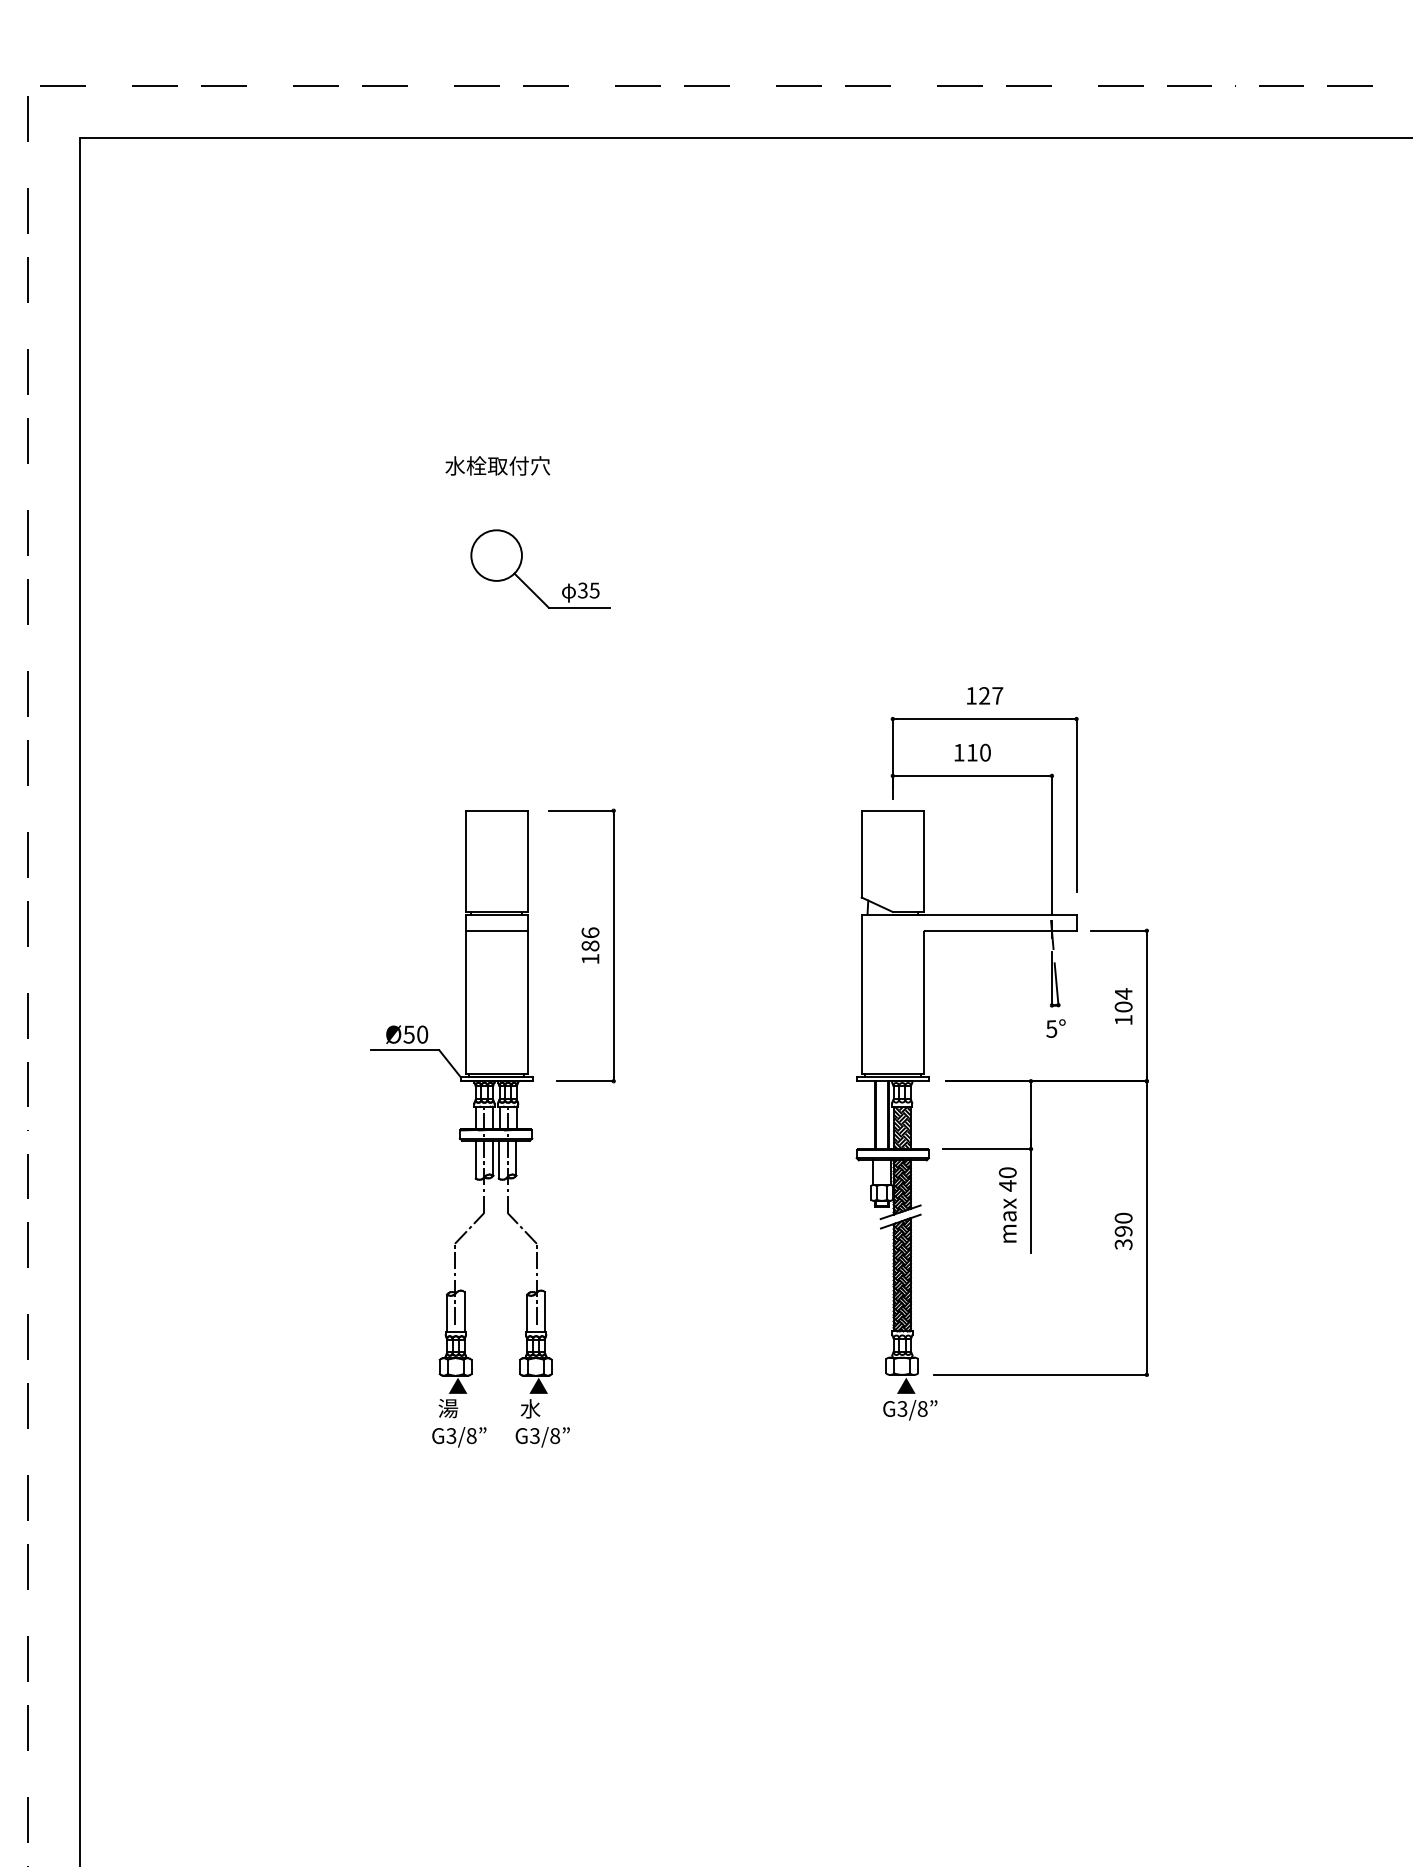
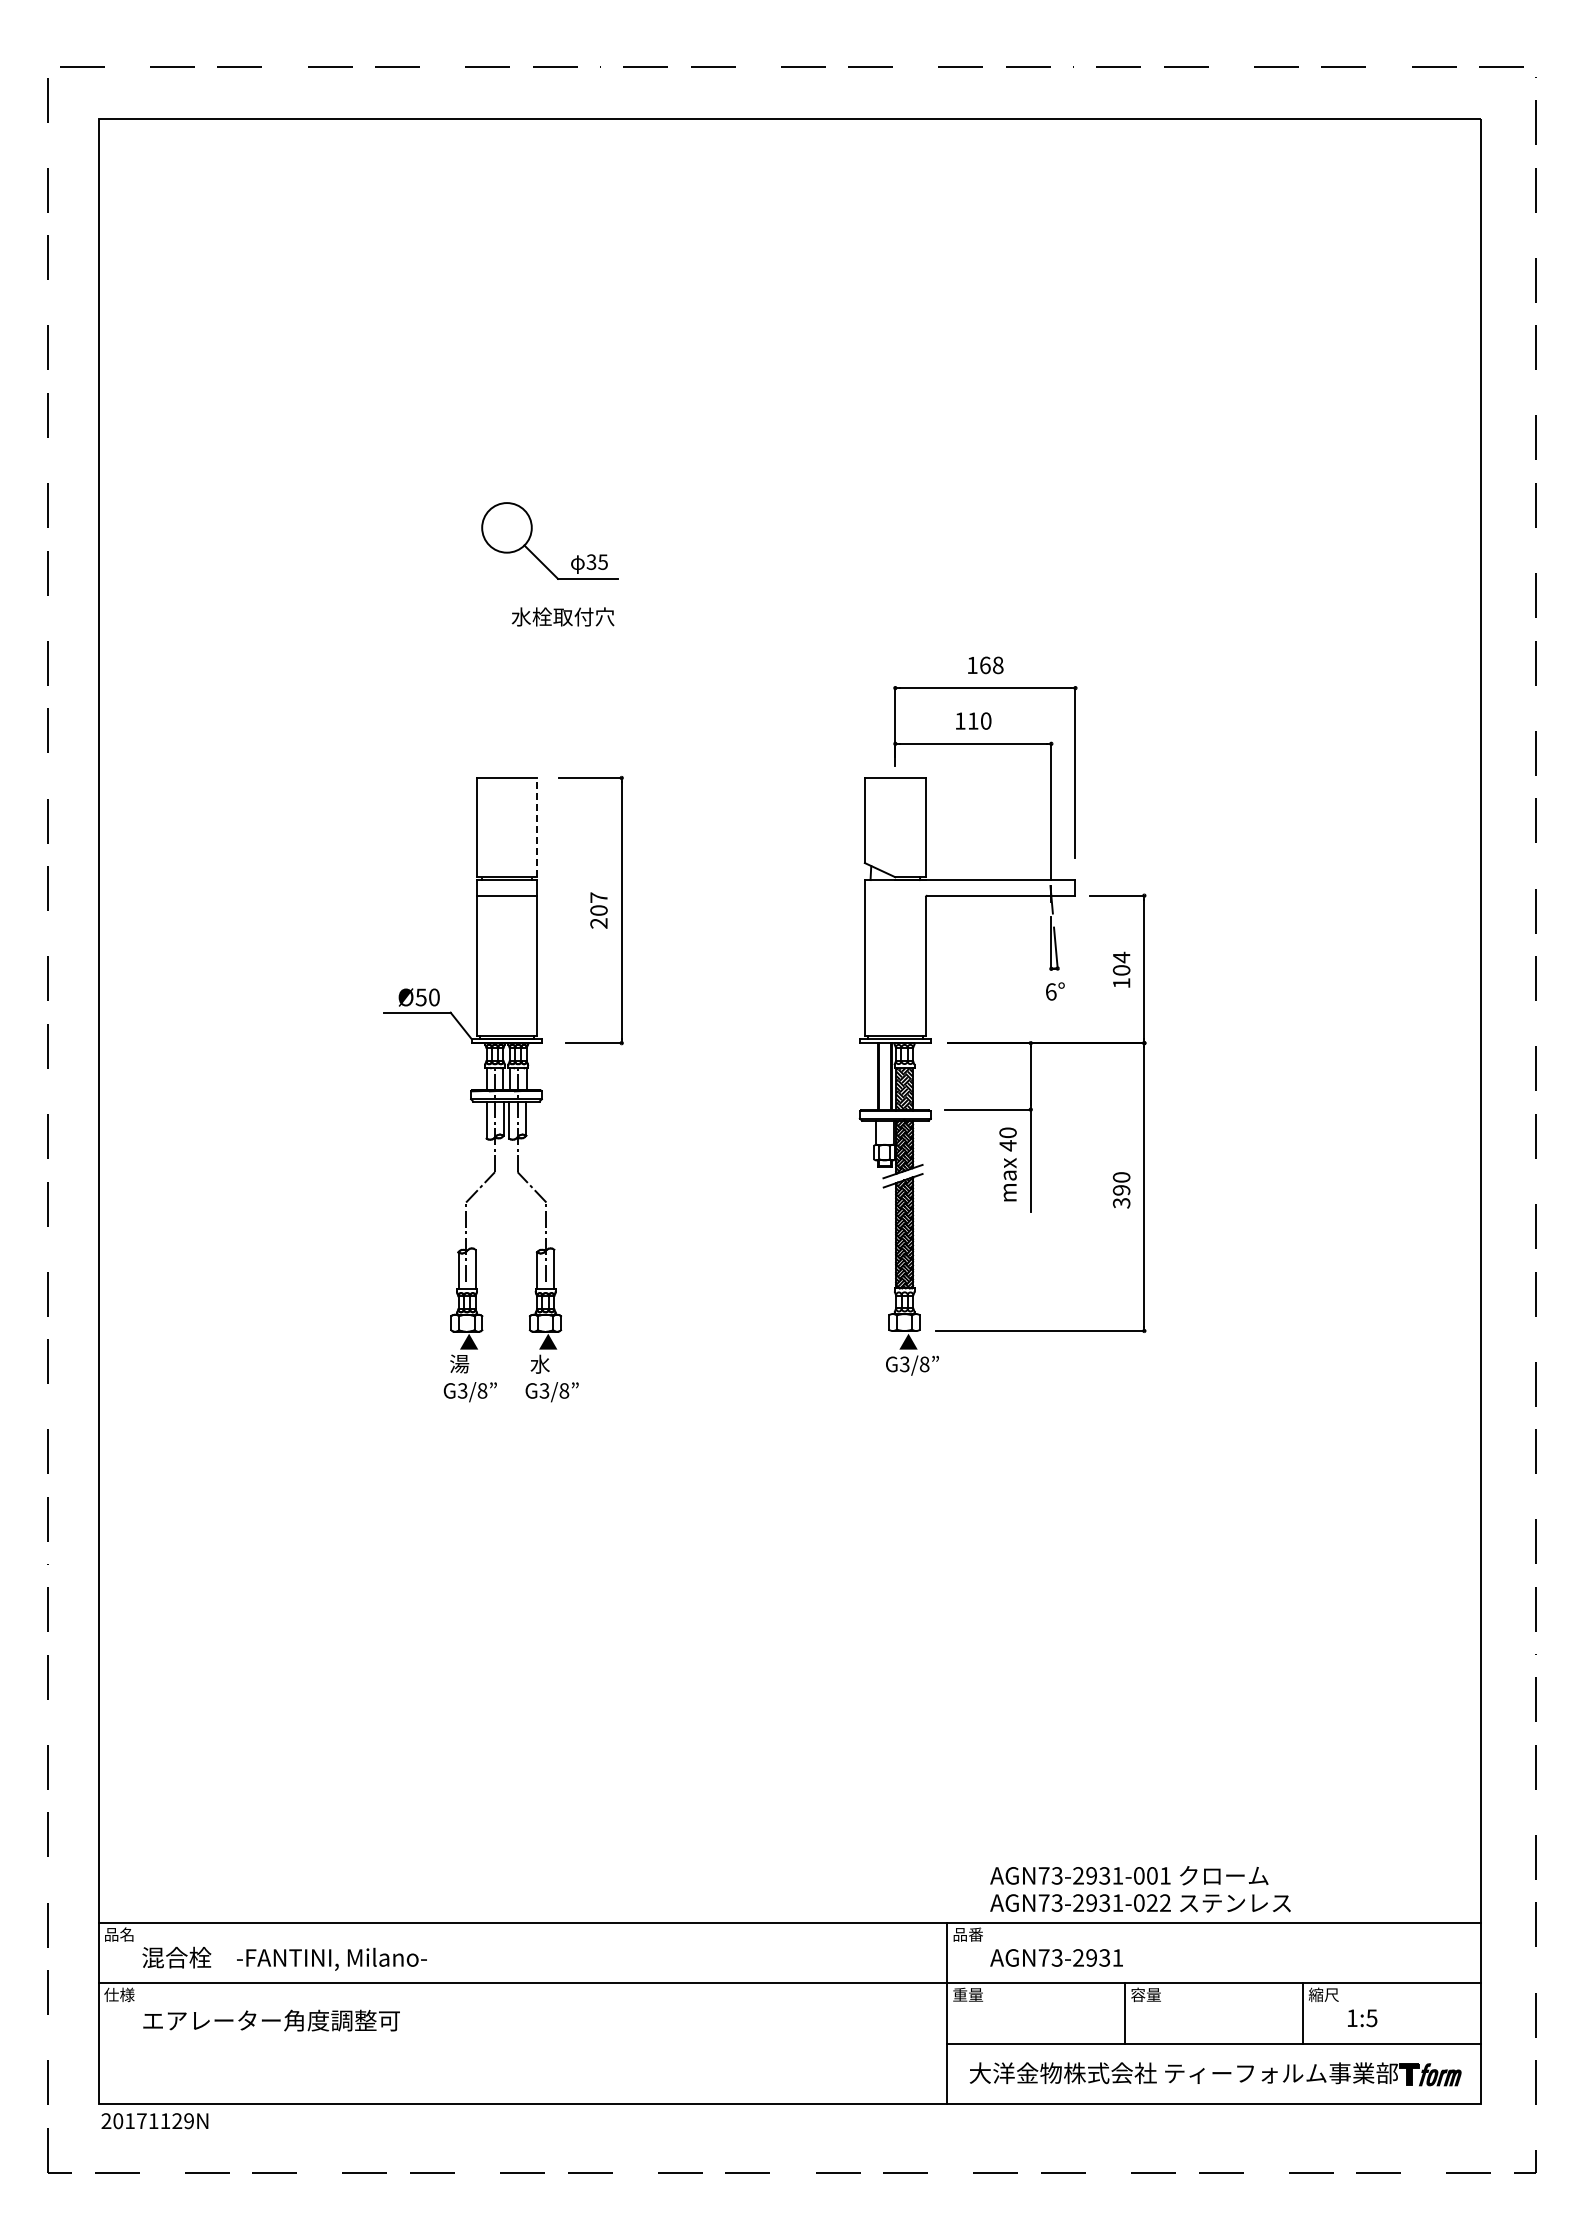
text: (497, 465) -> (562, 616), moved
text: (990, 696) -> (991, 665), 127 -> 168
line: (527, 861) -> (537, 827), solid -> dashed
text: (590, 945) -> (598, 910), 186 -> 207
text: (1051, 1028) -> (1050, 991), 5° -> 6°

